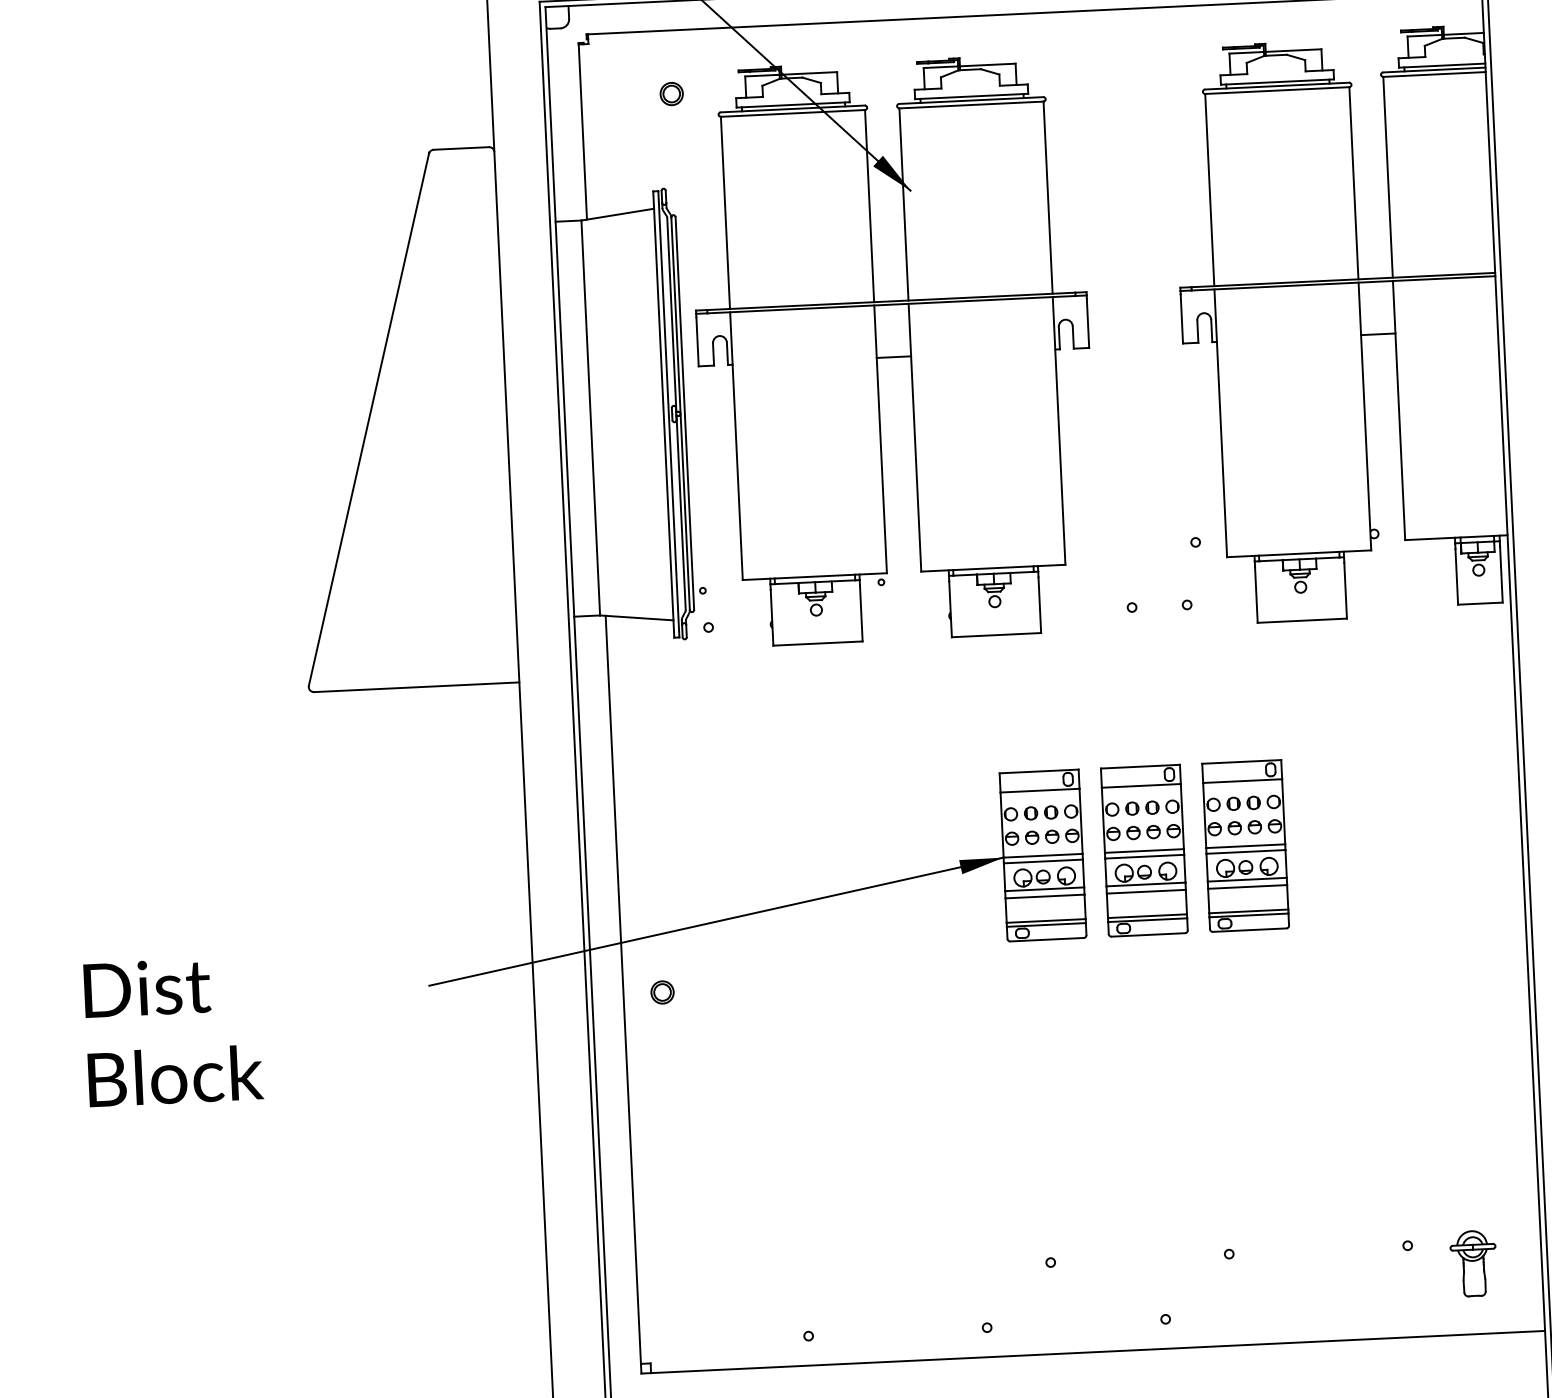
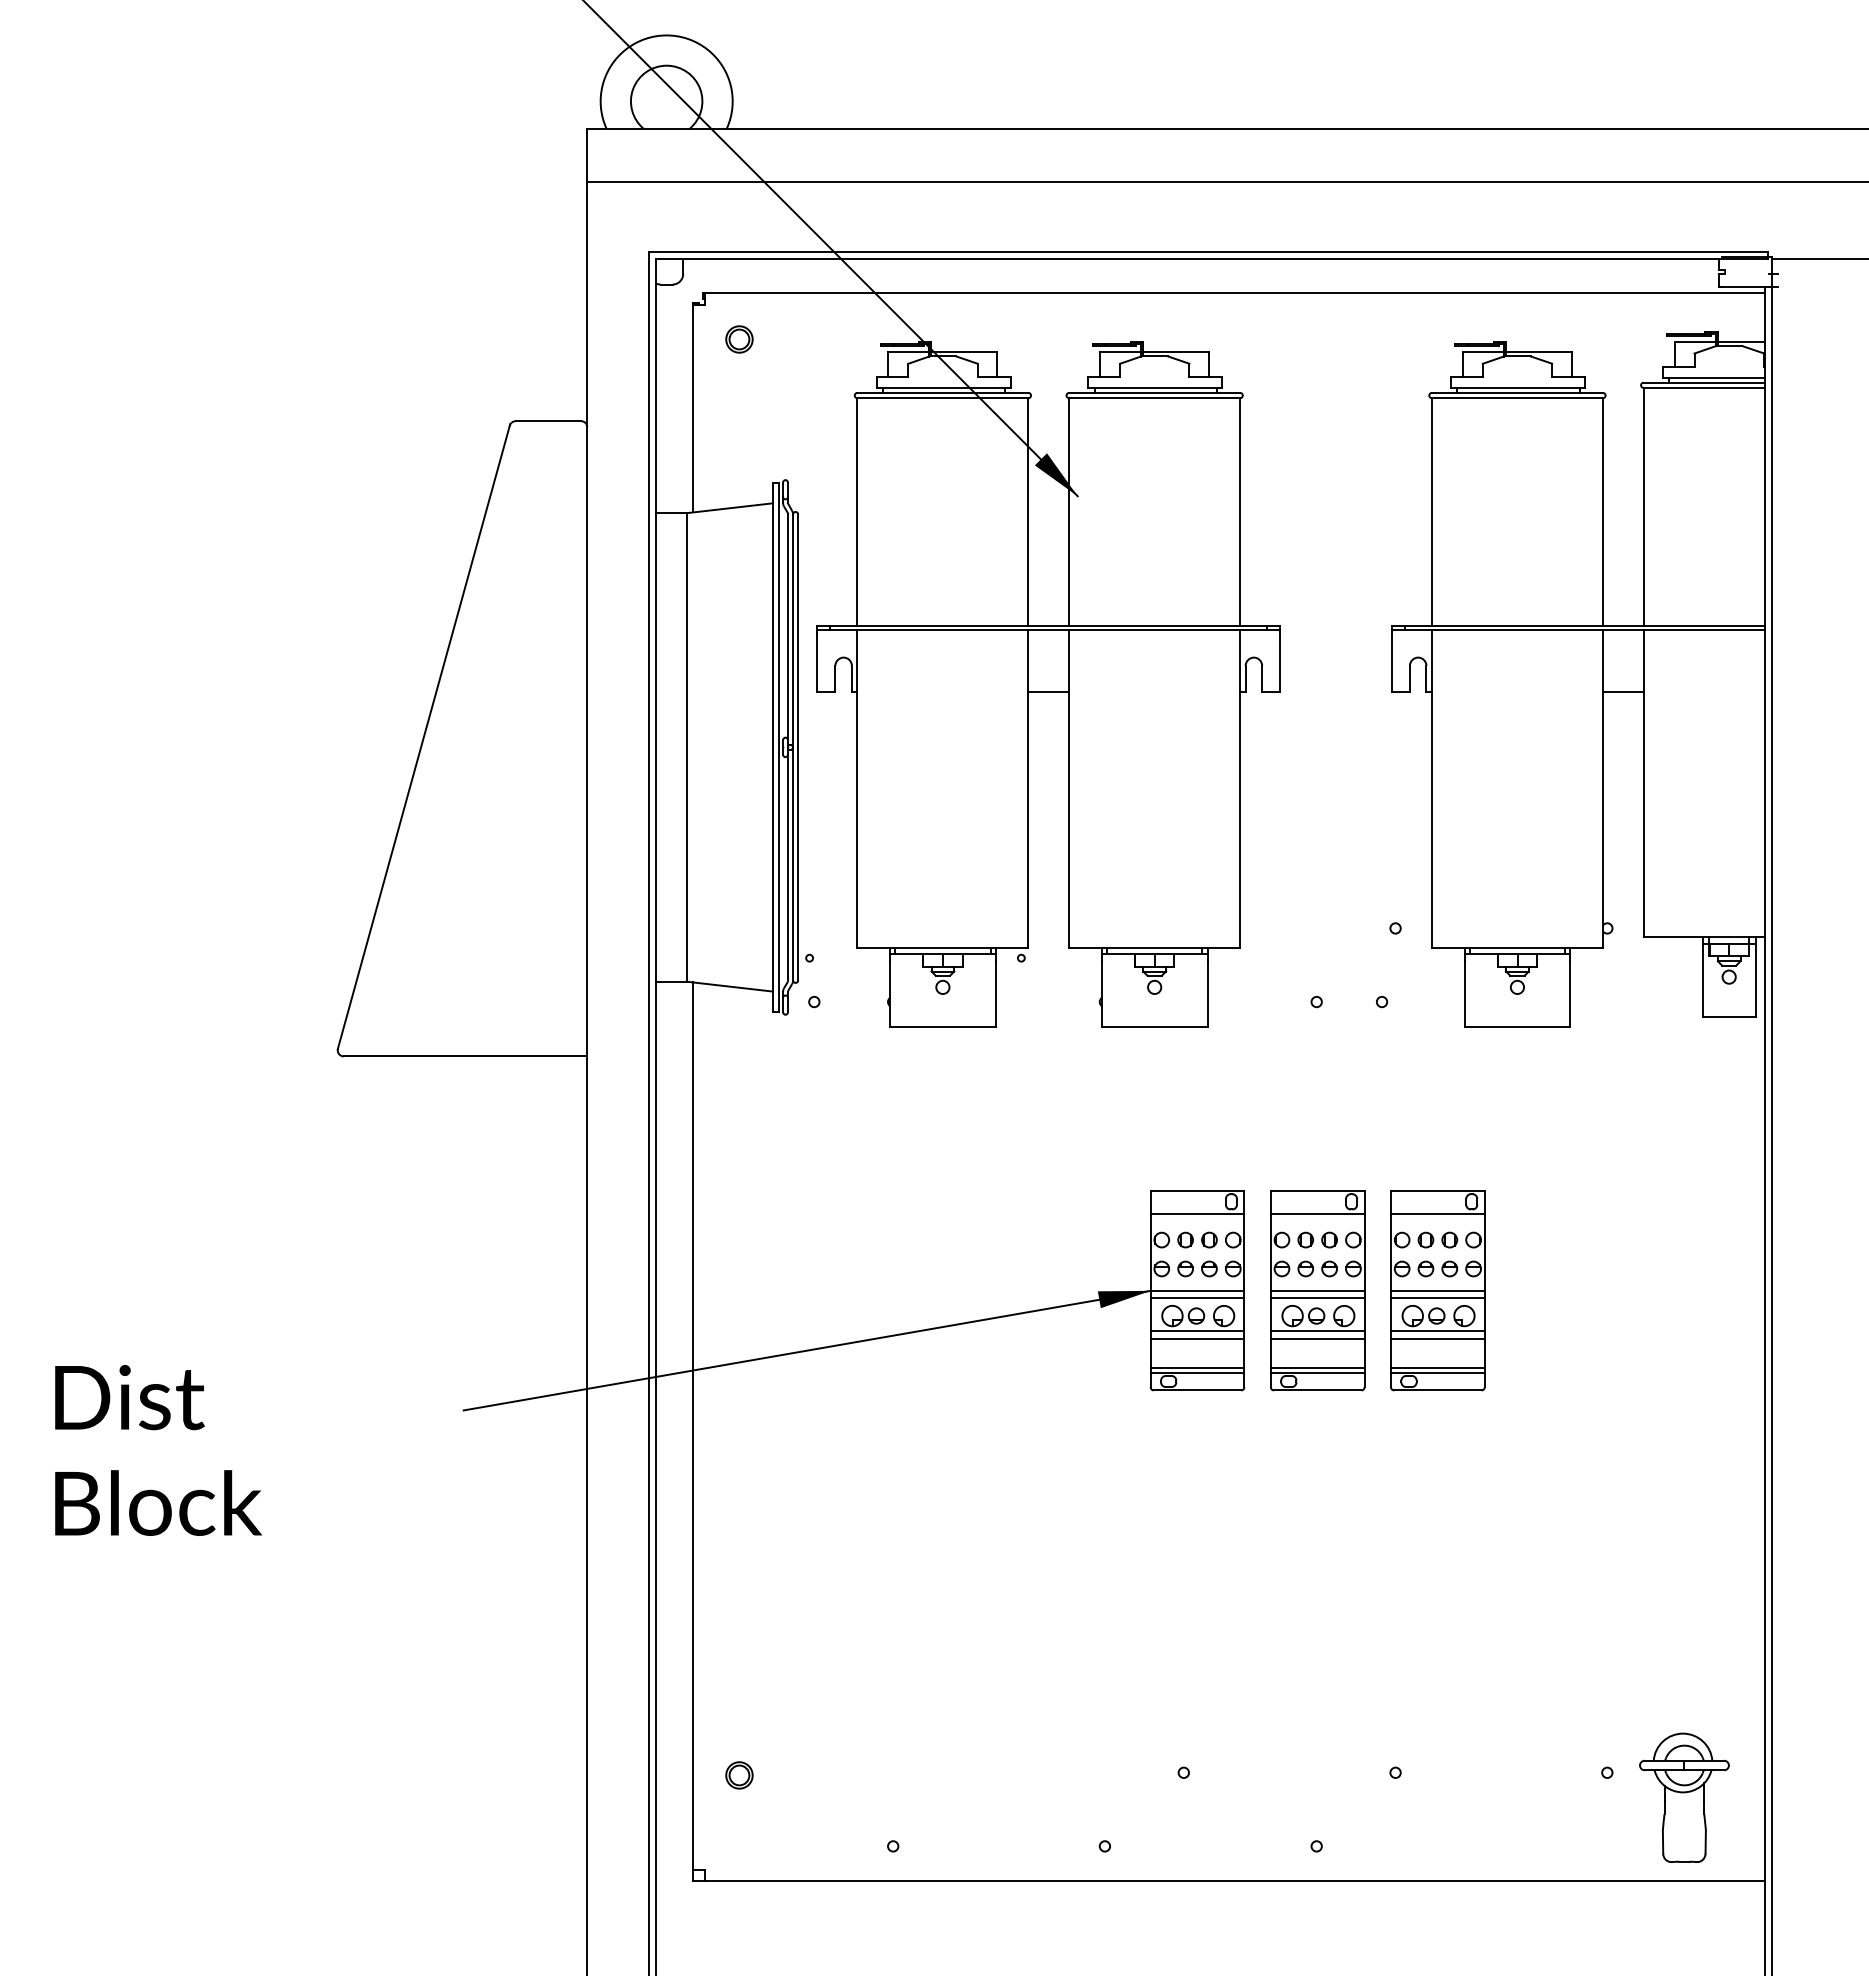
part: (671, 94) -> (739, 339), moved
part: (662, 992) -> (739, 1775), moved
part: (1473, 1263) -> (1684, 1797), size x1.67

